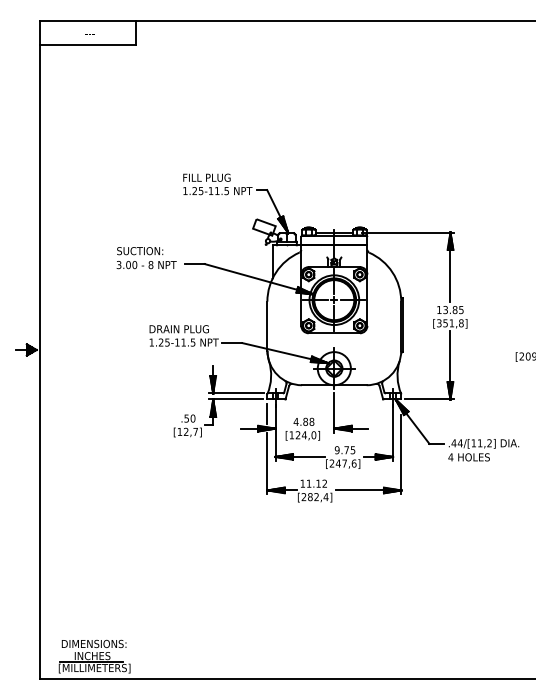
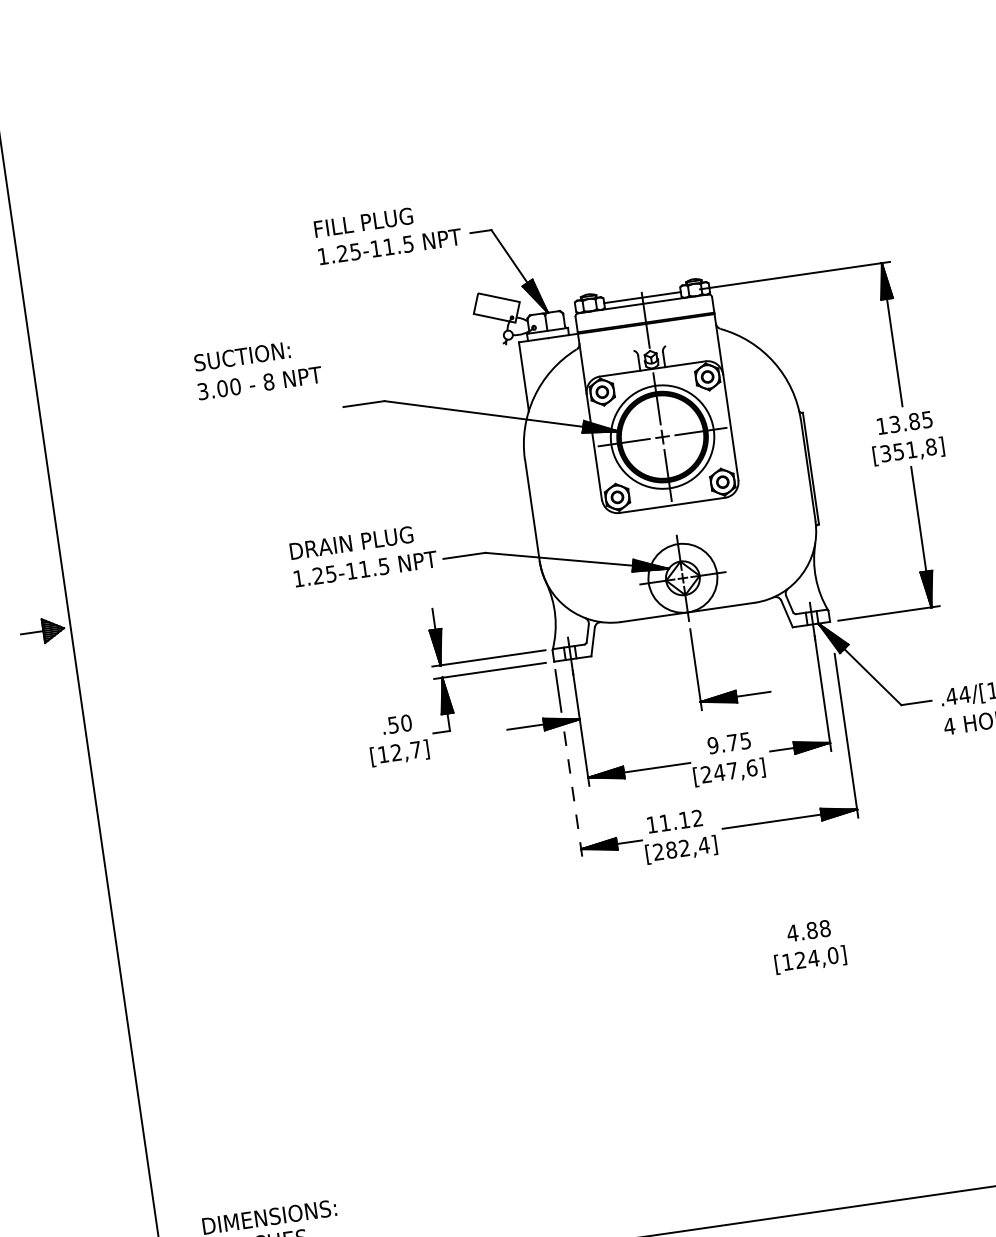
text: (146, 258) -> (257, 369), moved
text: (302, 428) -> (807, 945), moved
line: (267, 463) -> (573, 793), solid -> dashed

